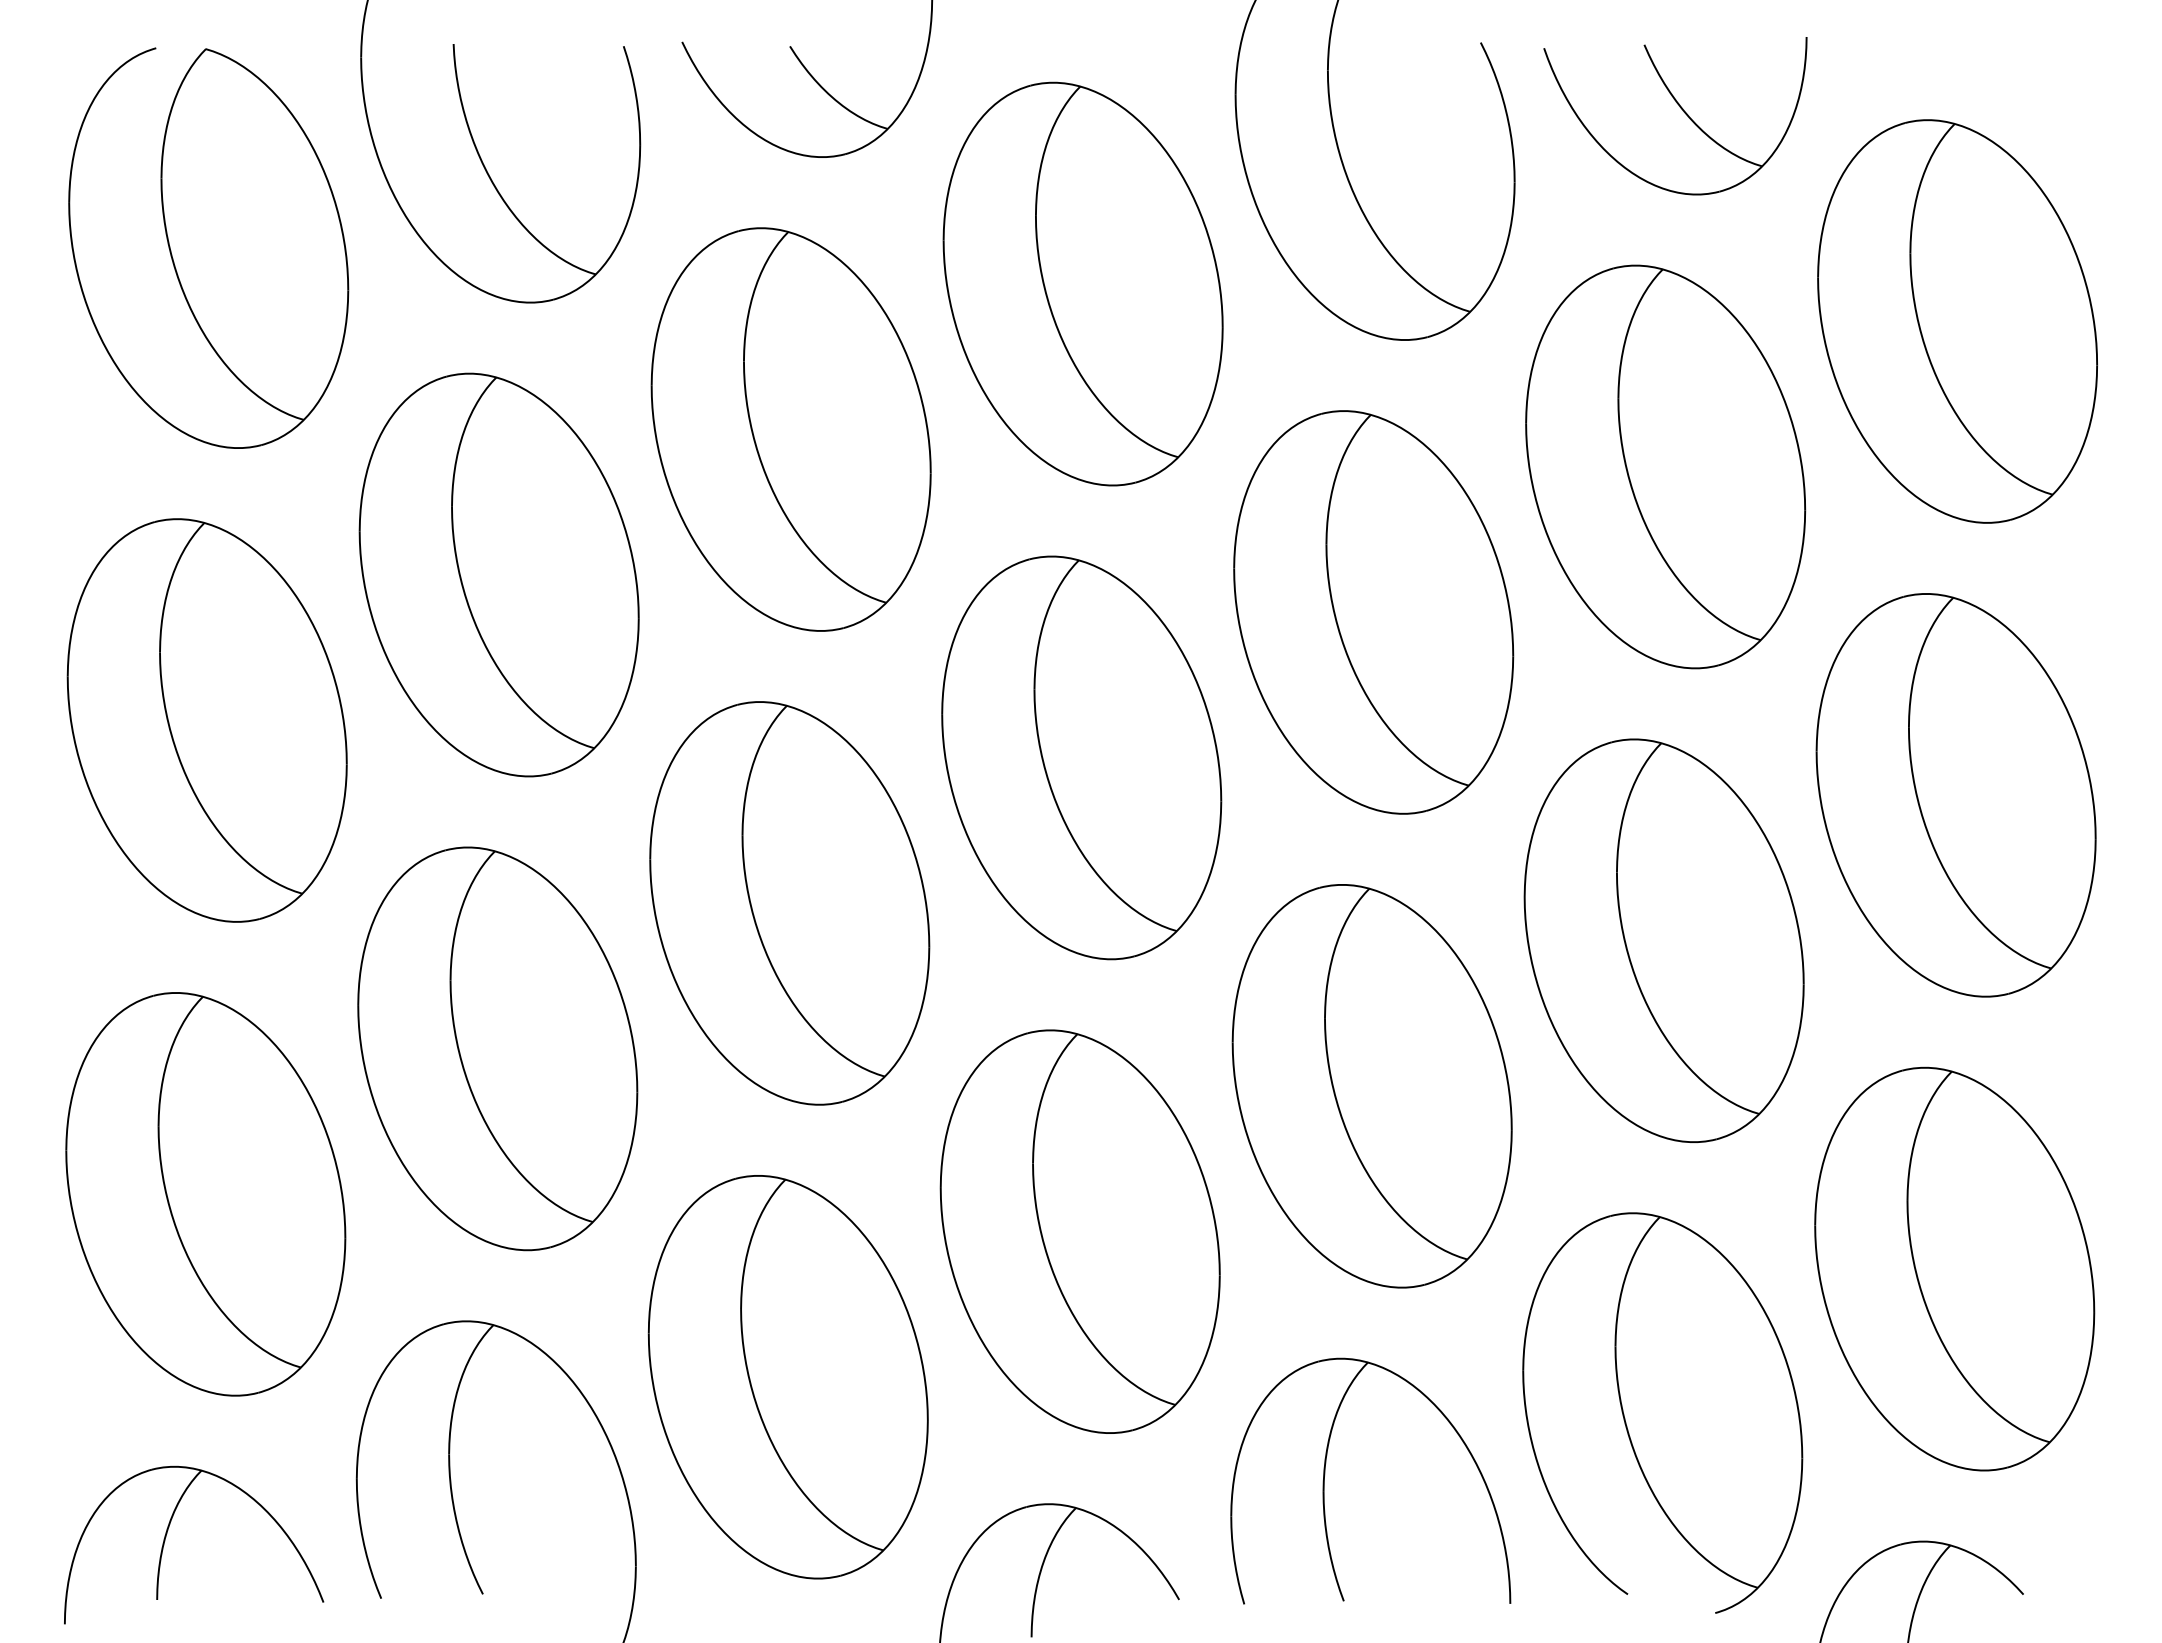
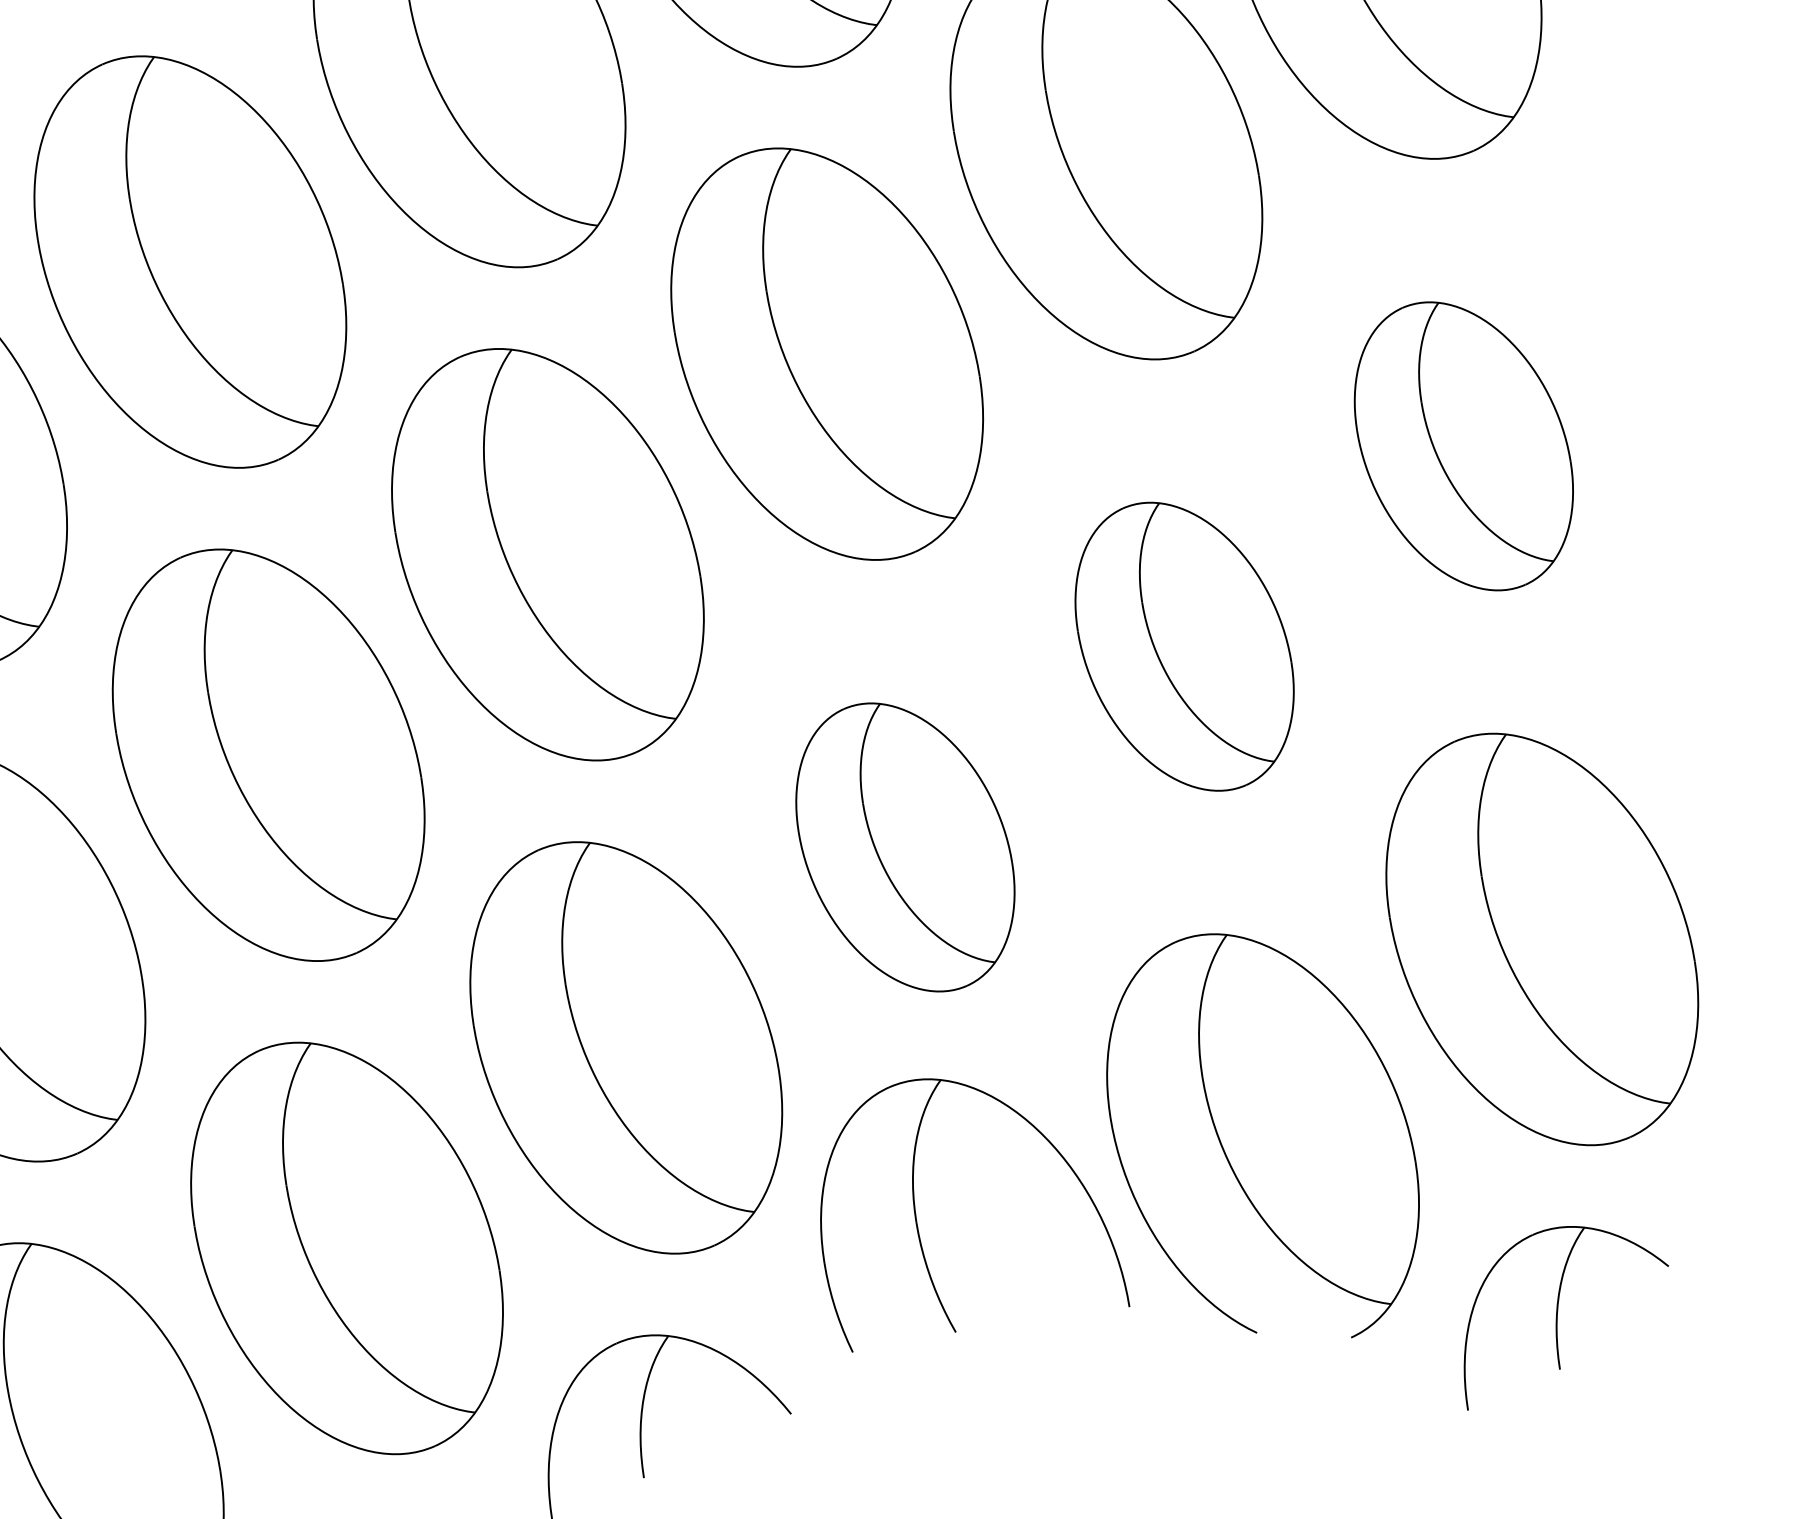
part: (1955, 795) -> (1463, 446), size x0.7
part: (1663, 940) -> (1183, 646), size x0.7
part: (1371, 1086) -> (904, 847), size x0.7
part: (1325, 1475) -> (915, 1204), moved

